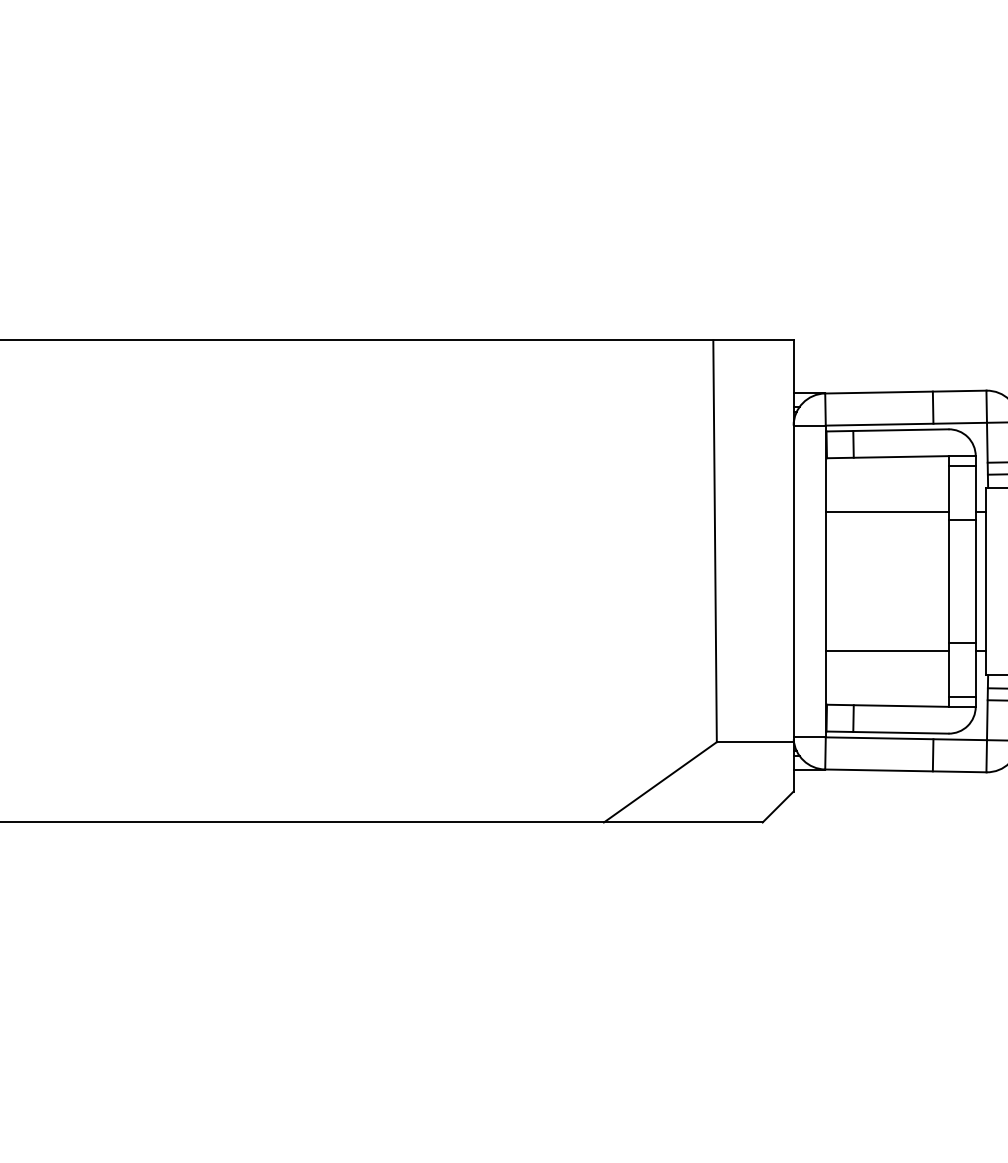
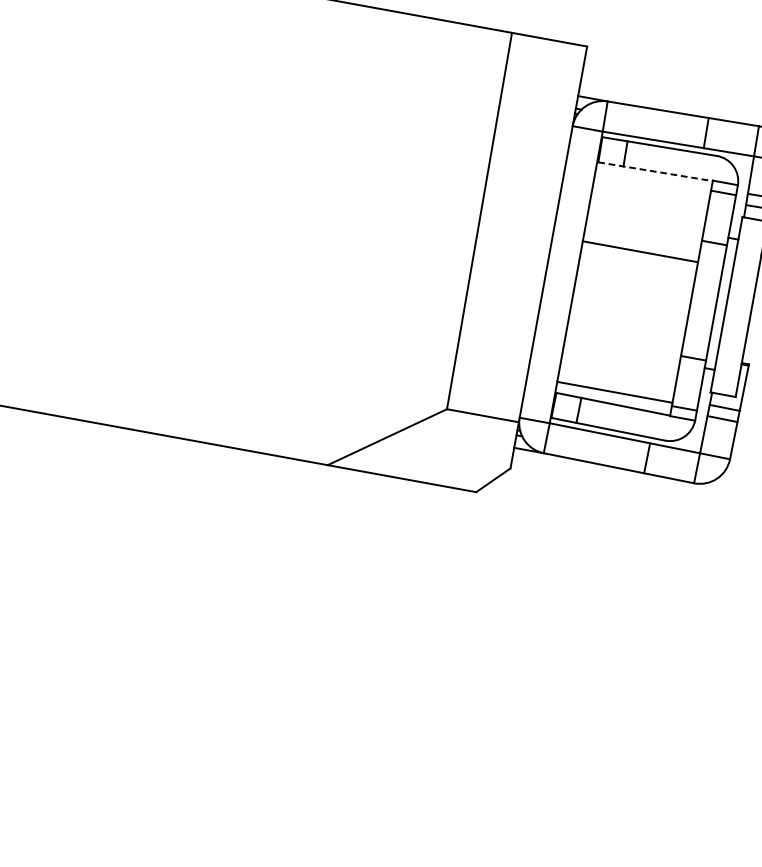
line: (887, 457) -> (655, 171), solid -> dashed
line: (886, 511) -> (639, 251), moved
line: (886, 651) -> (614, 392), moved

